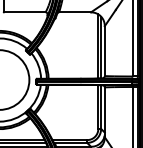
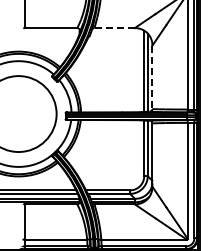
line: (75, 12) -> (115, 28), solid -> dashed
line: (104, 51) -> (152, 77), solid -> dashed

